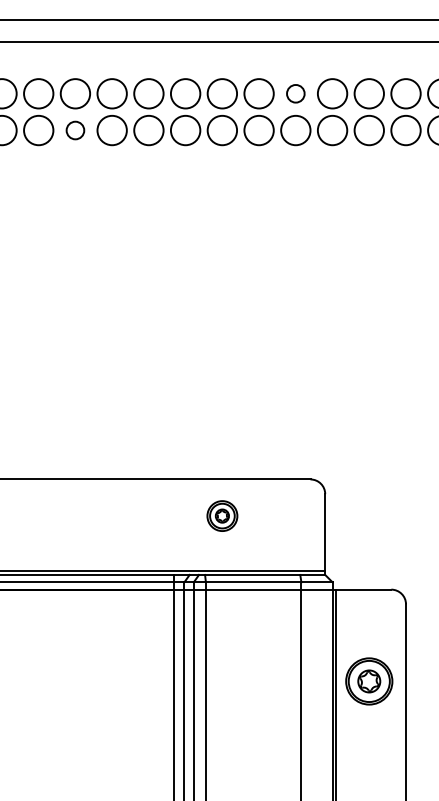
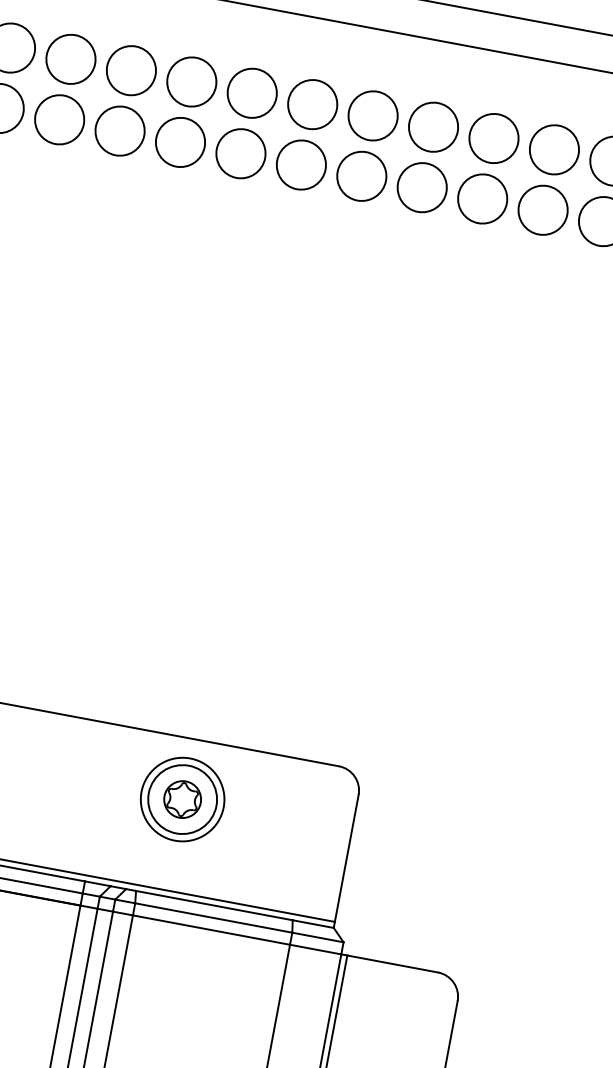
circle: (295, 93) -> (433, 126), size x1.67
circle: (75, 130) -> (59, 119), size x1.67
part: (222, 515) -> (183, 798), size x1.67

